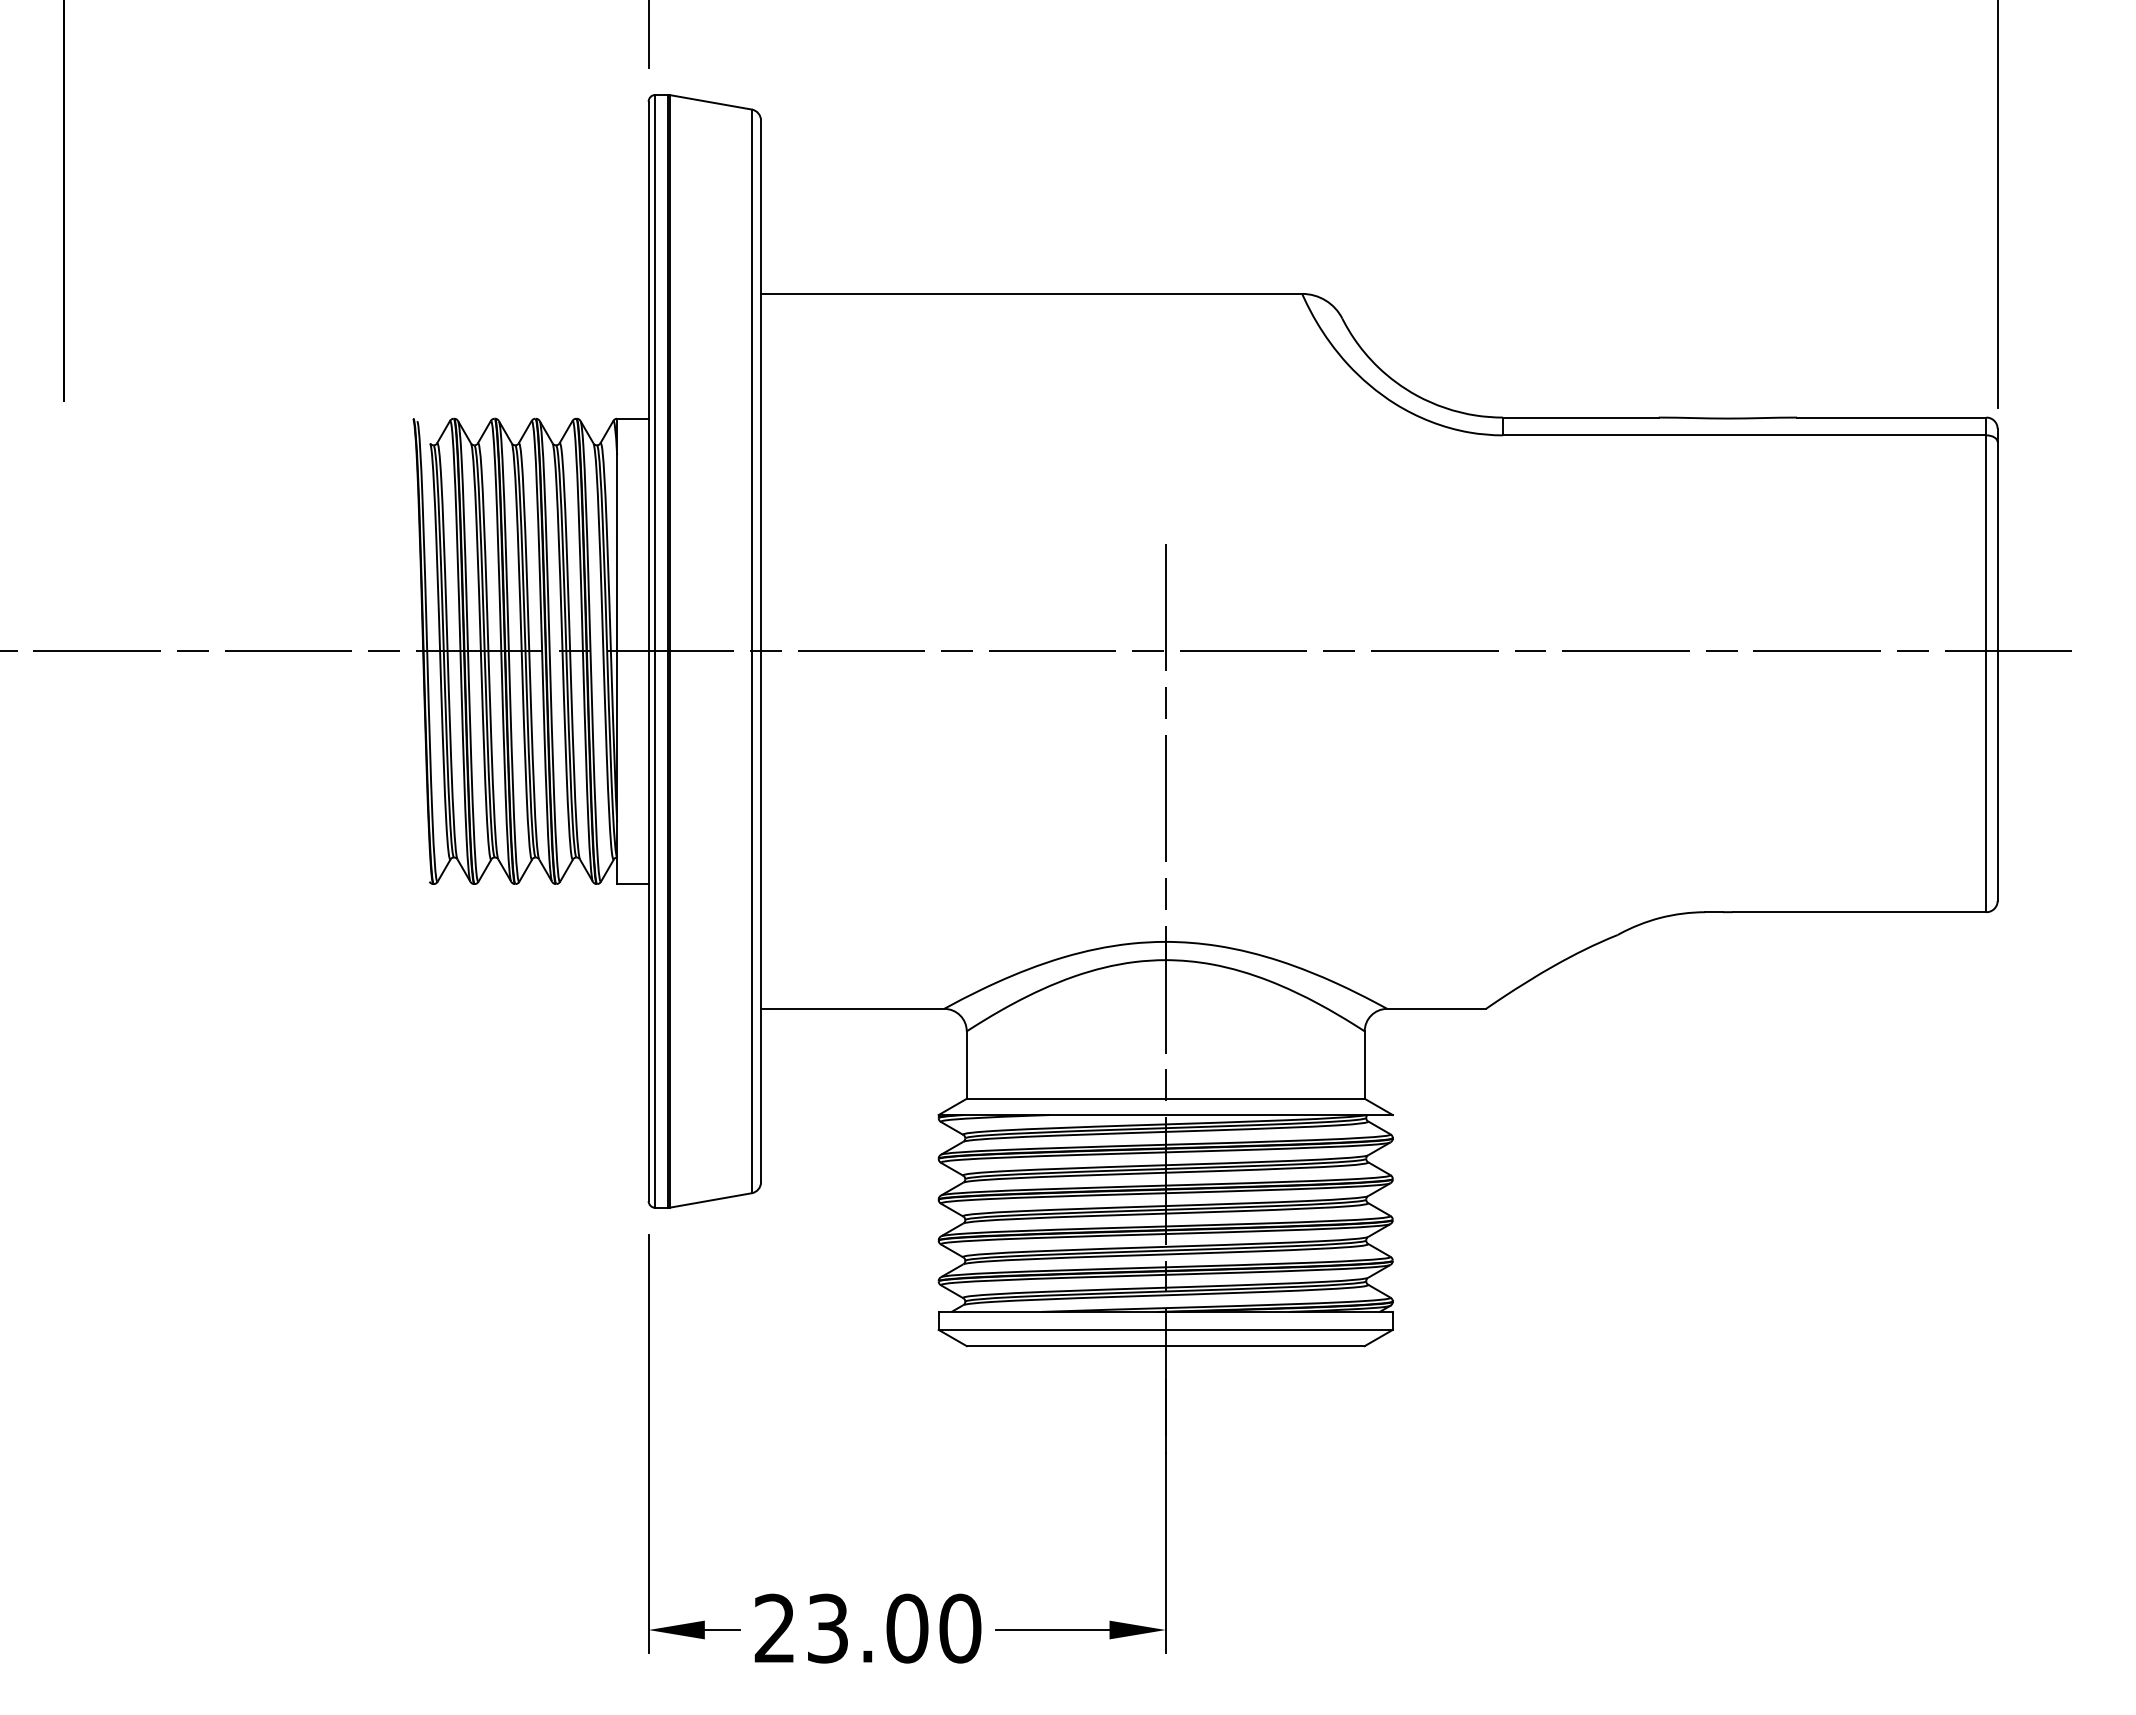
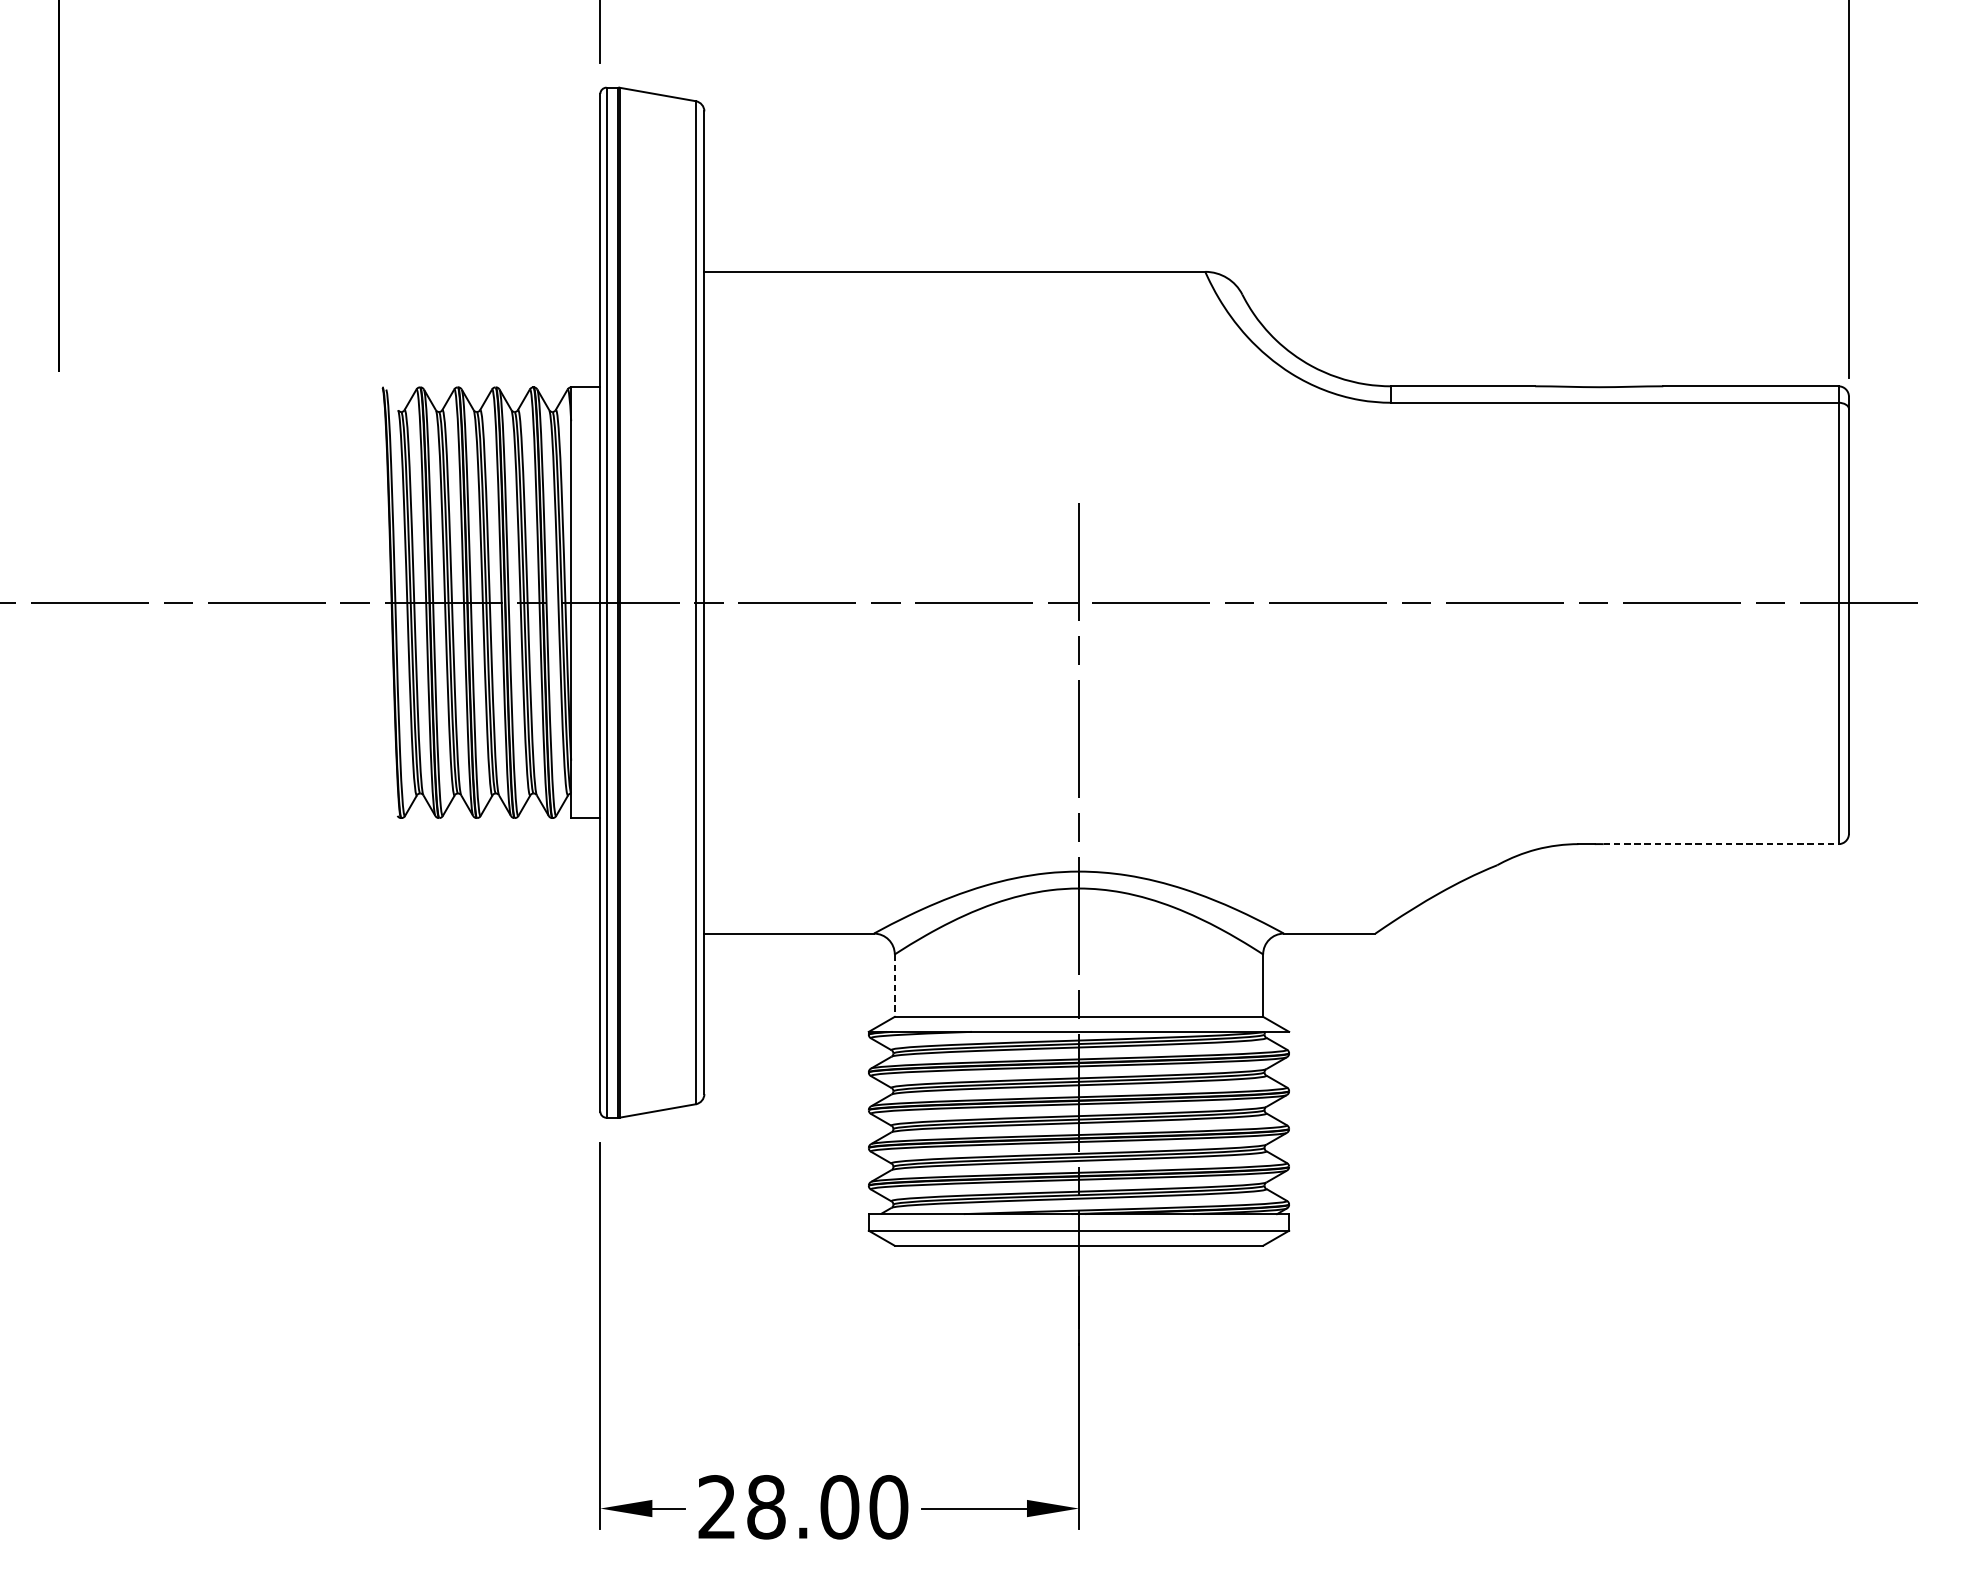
line: (1859, 912) -> (1721, 844), solid -> dashed
line: (966, 1065) -> (894, 986), solid -> dashed
text: (827, 1628) -> (765, 1507), 23.00 -> 28.00

